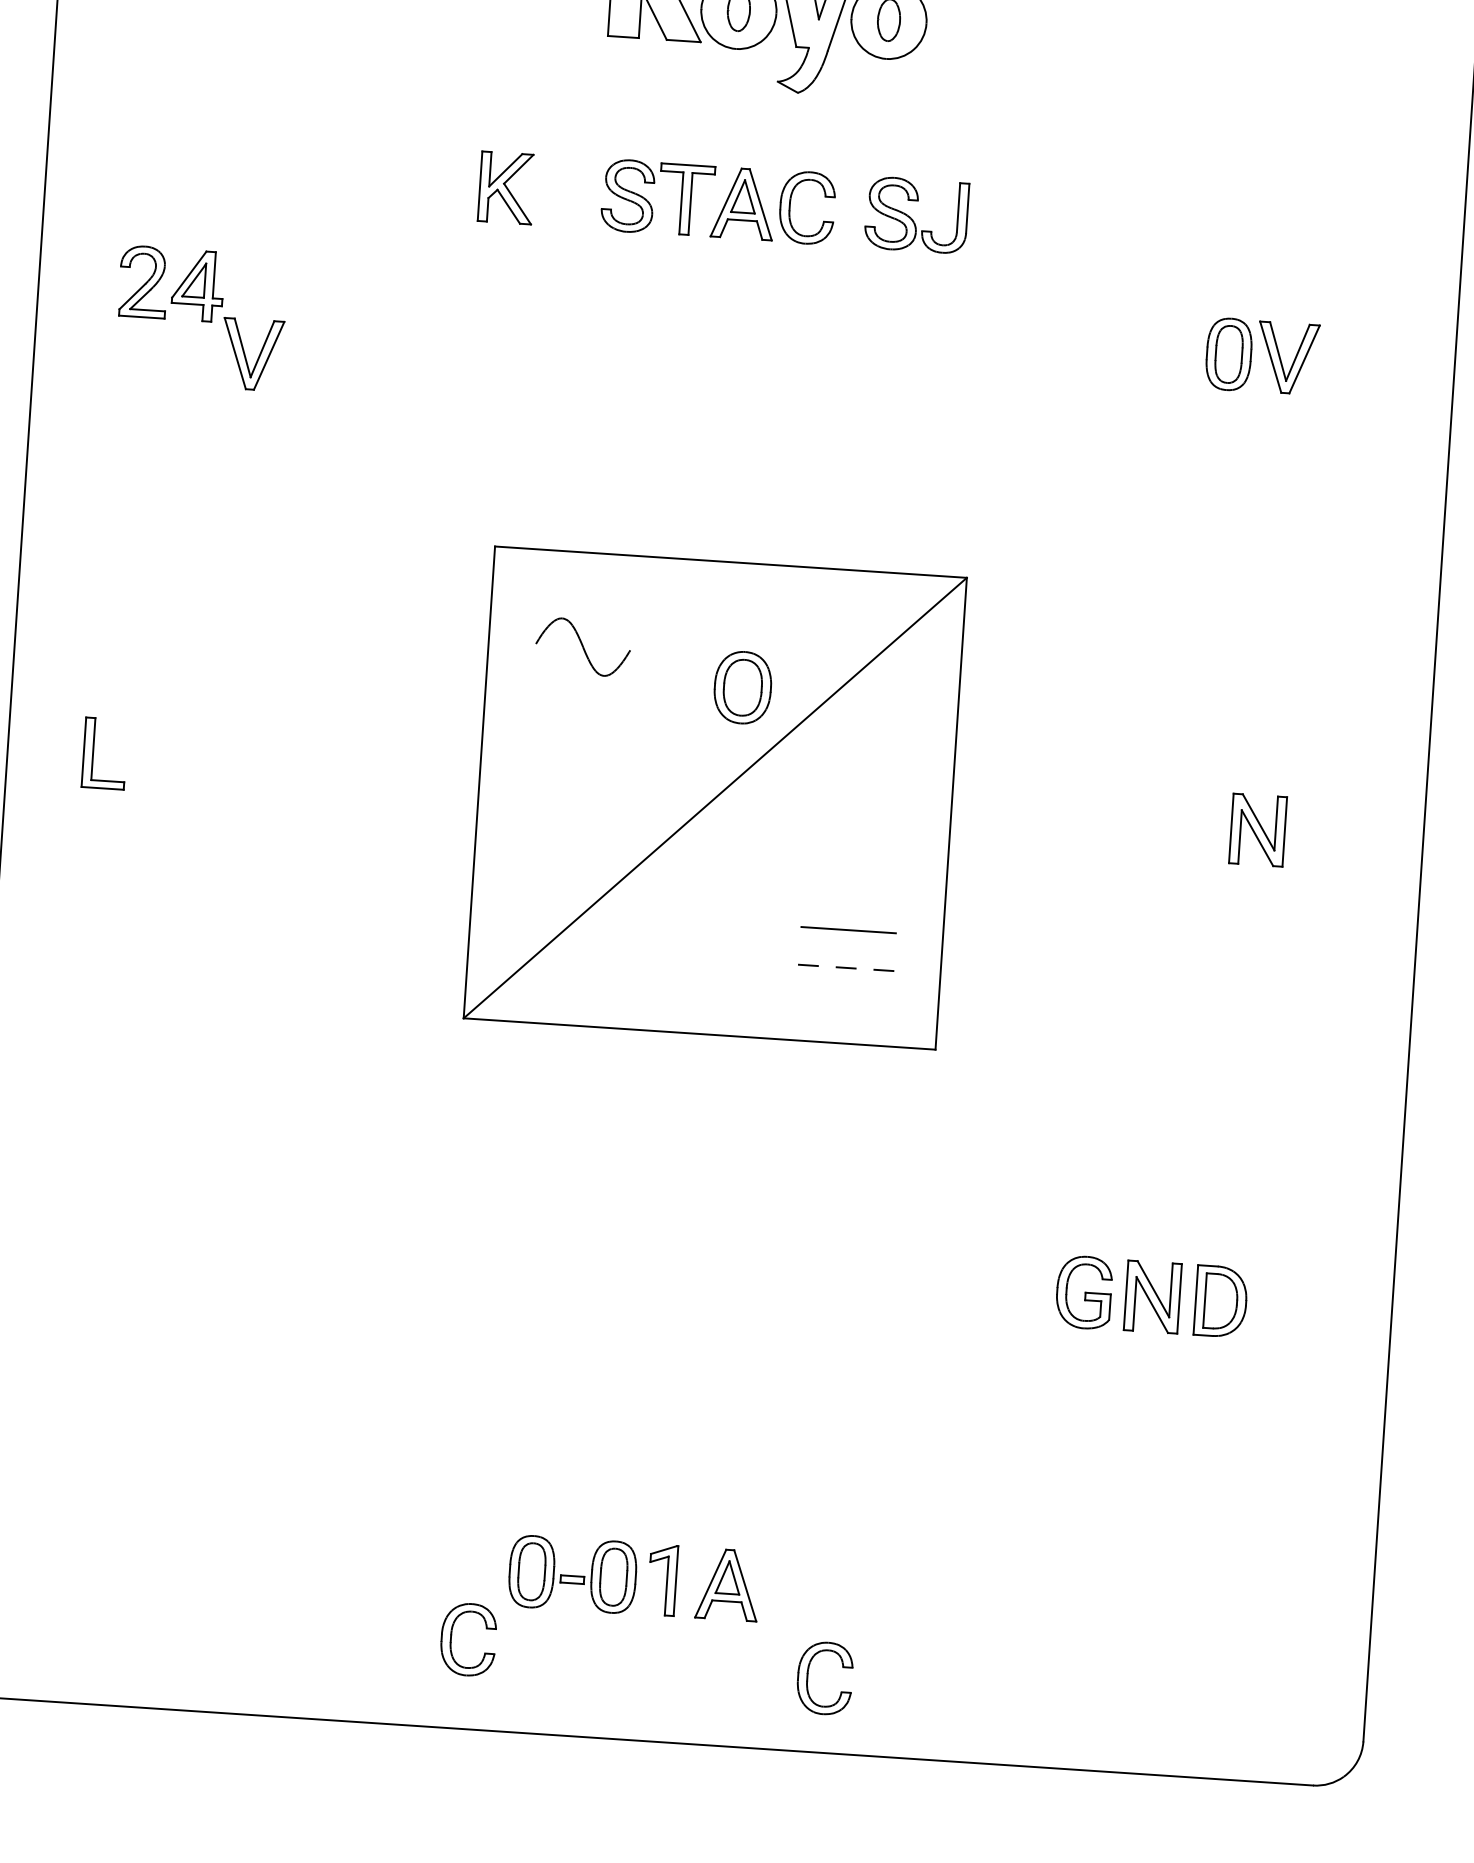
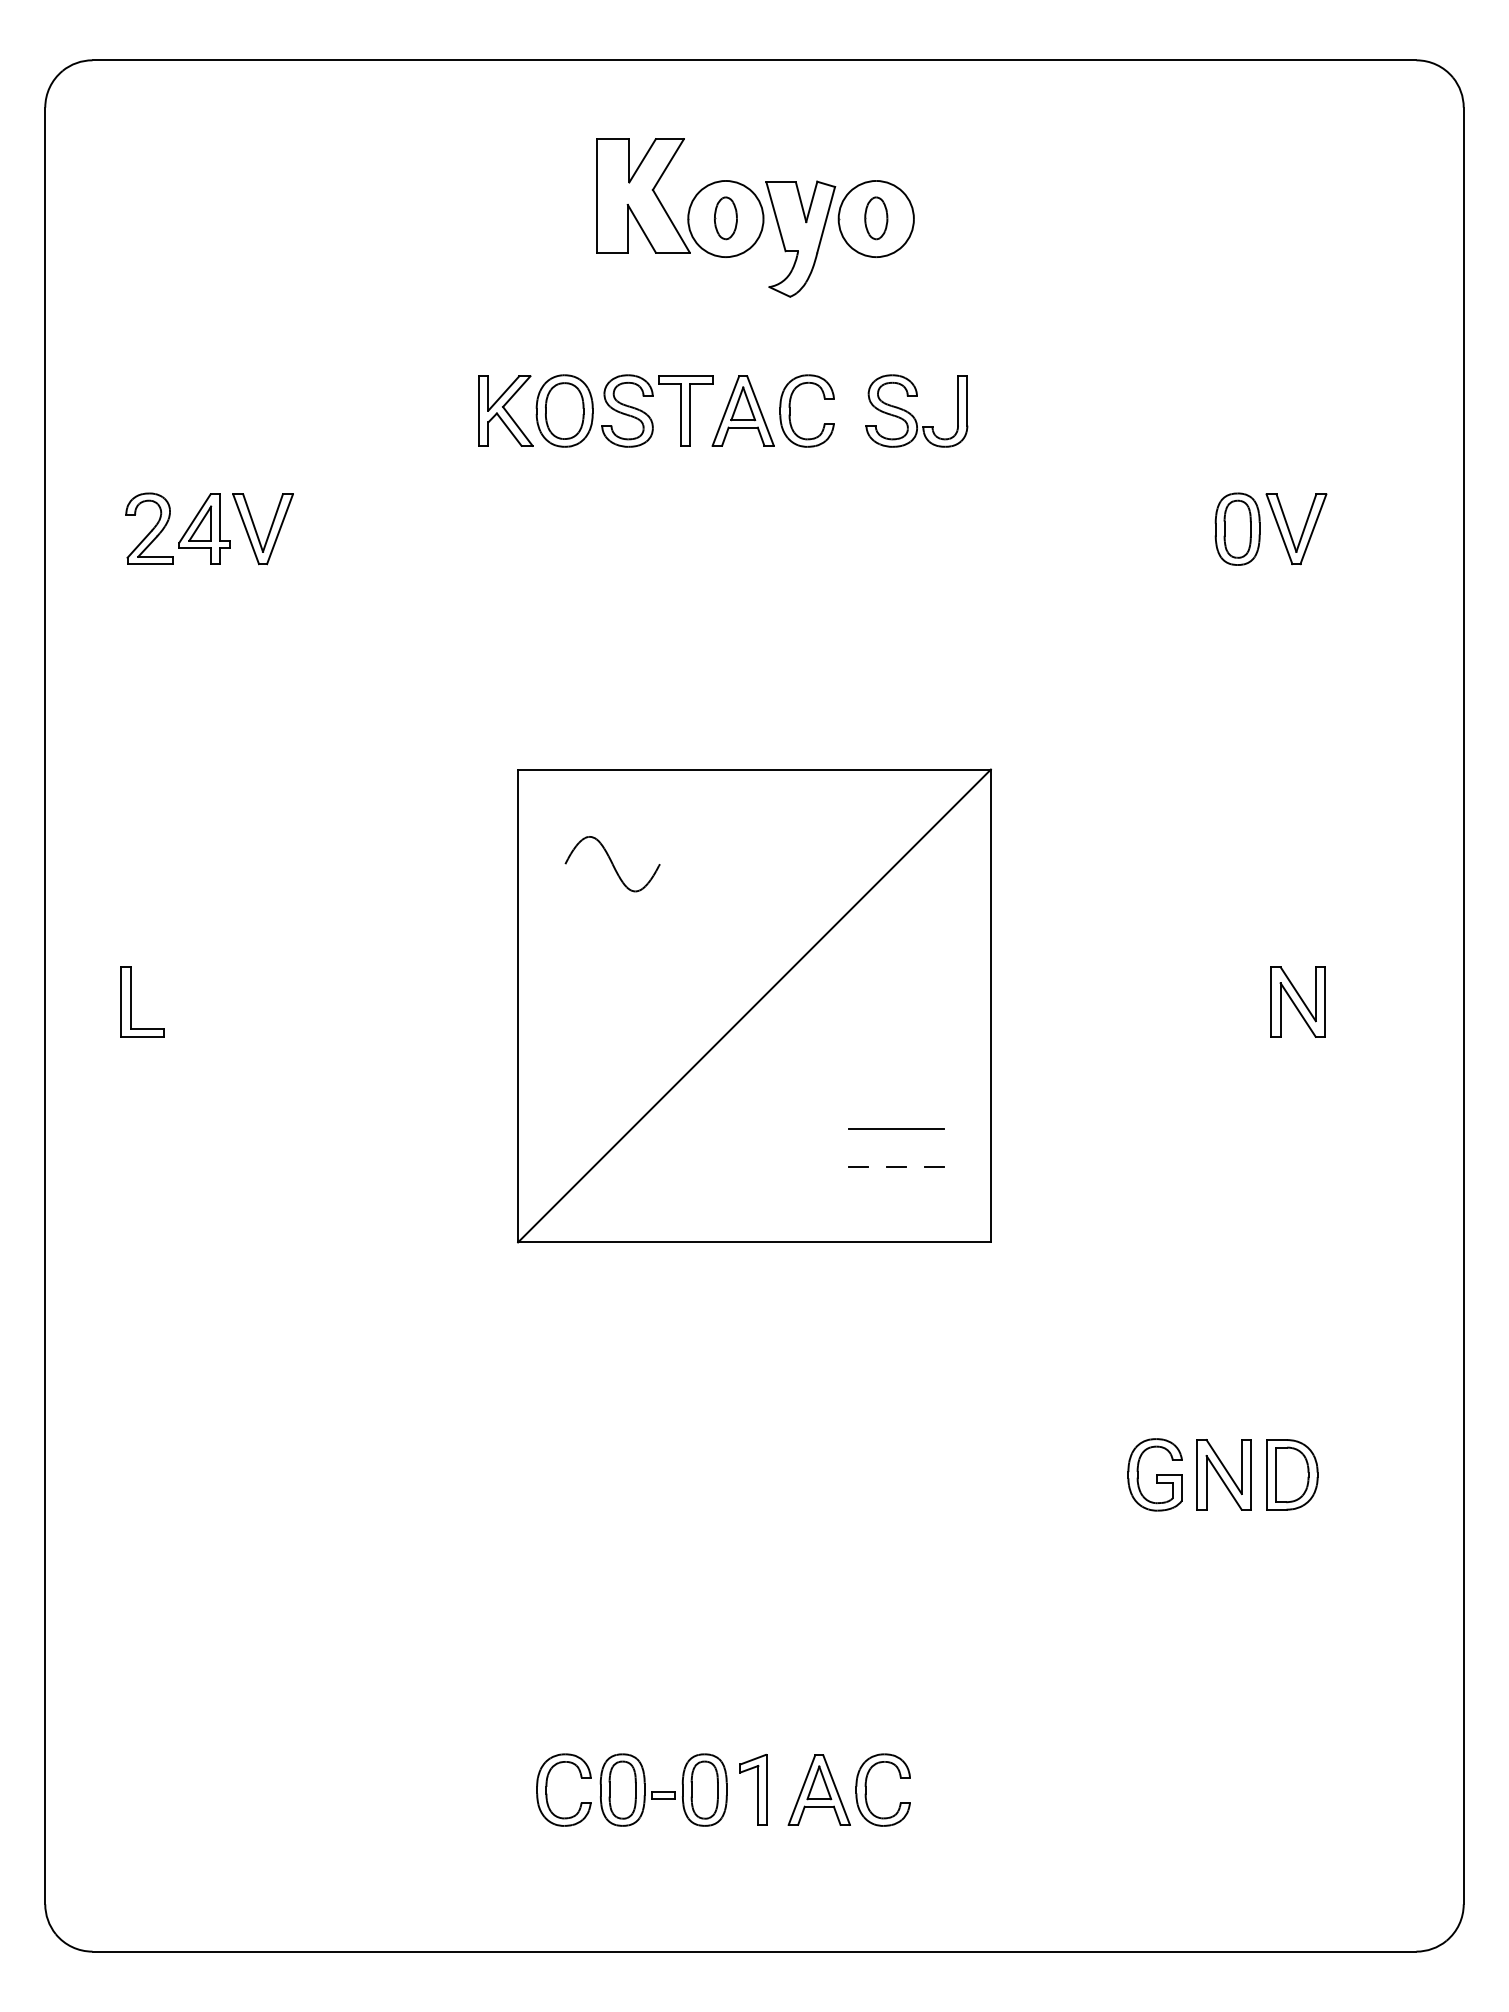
part: (251, 354) -> (262, 529), moved
part: (742, 687) -> (564, 410), moved
part: (452, 1635) -> (547, 1786), moved
part: (808, 1676) -> (866, 1789), moved

